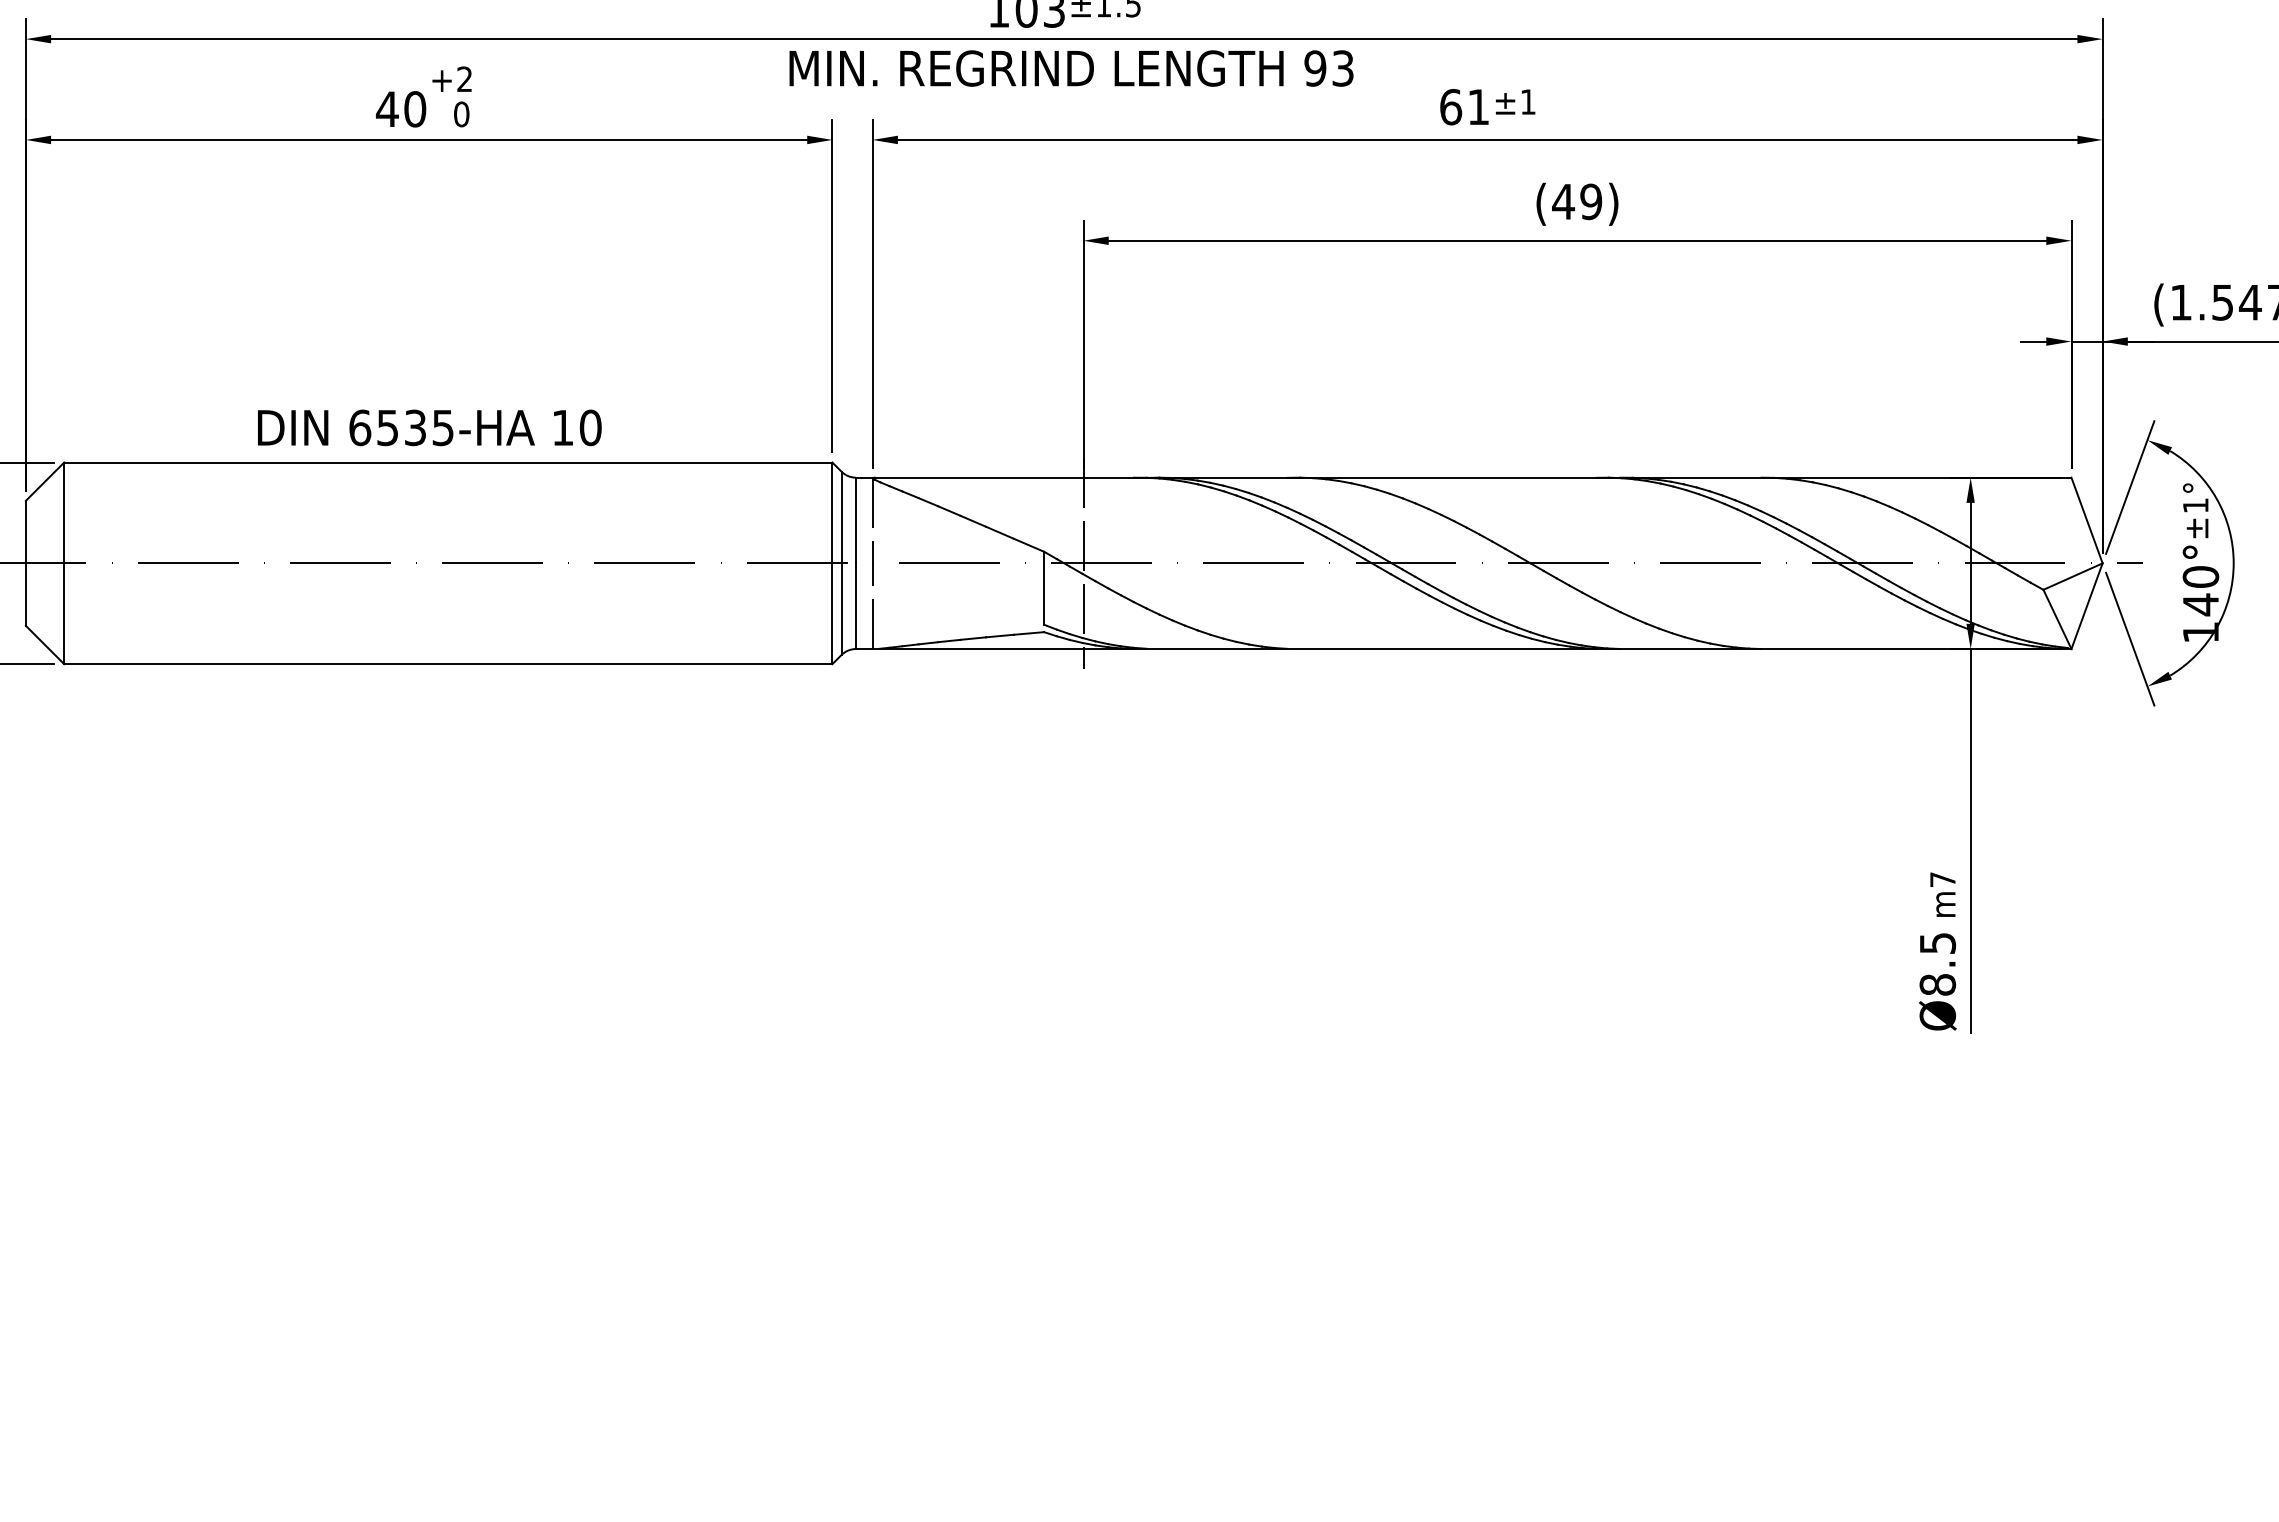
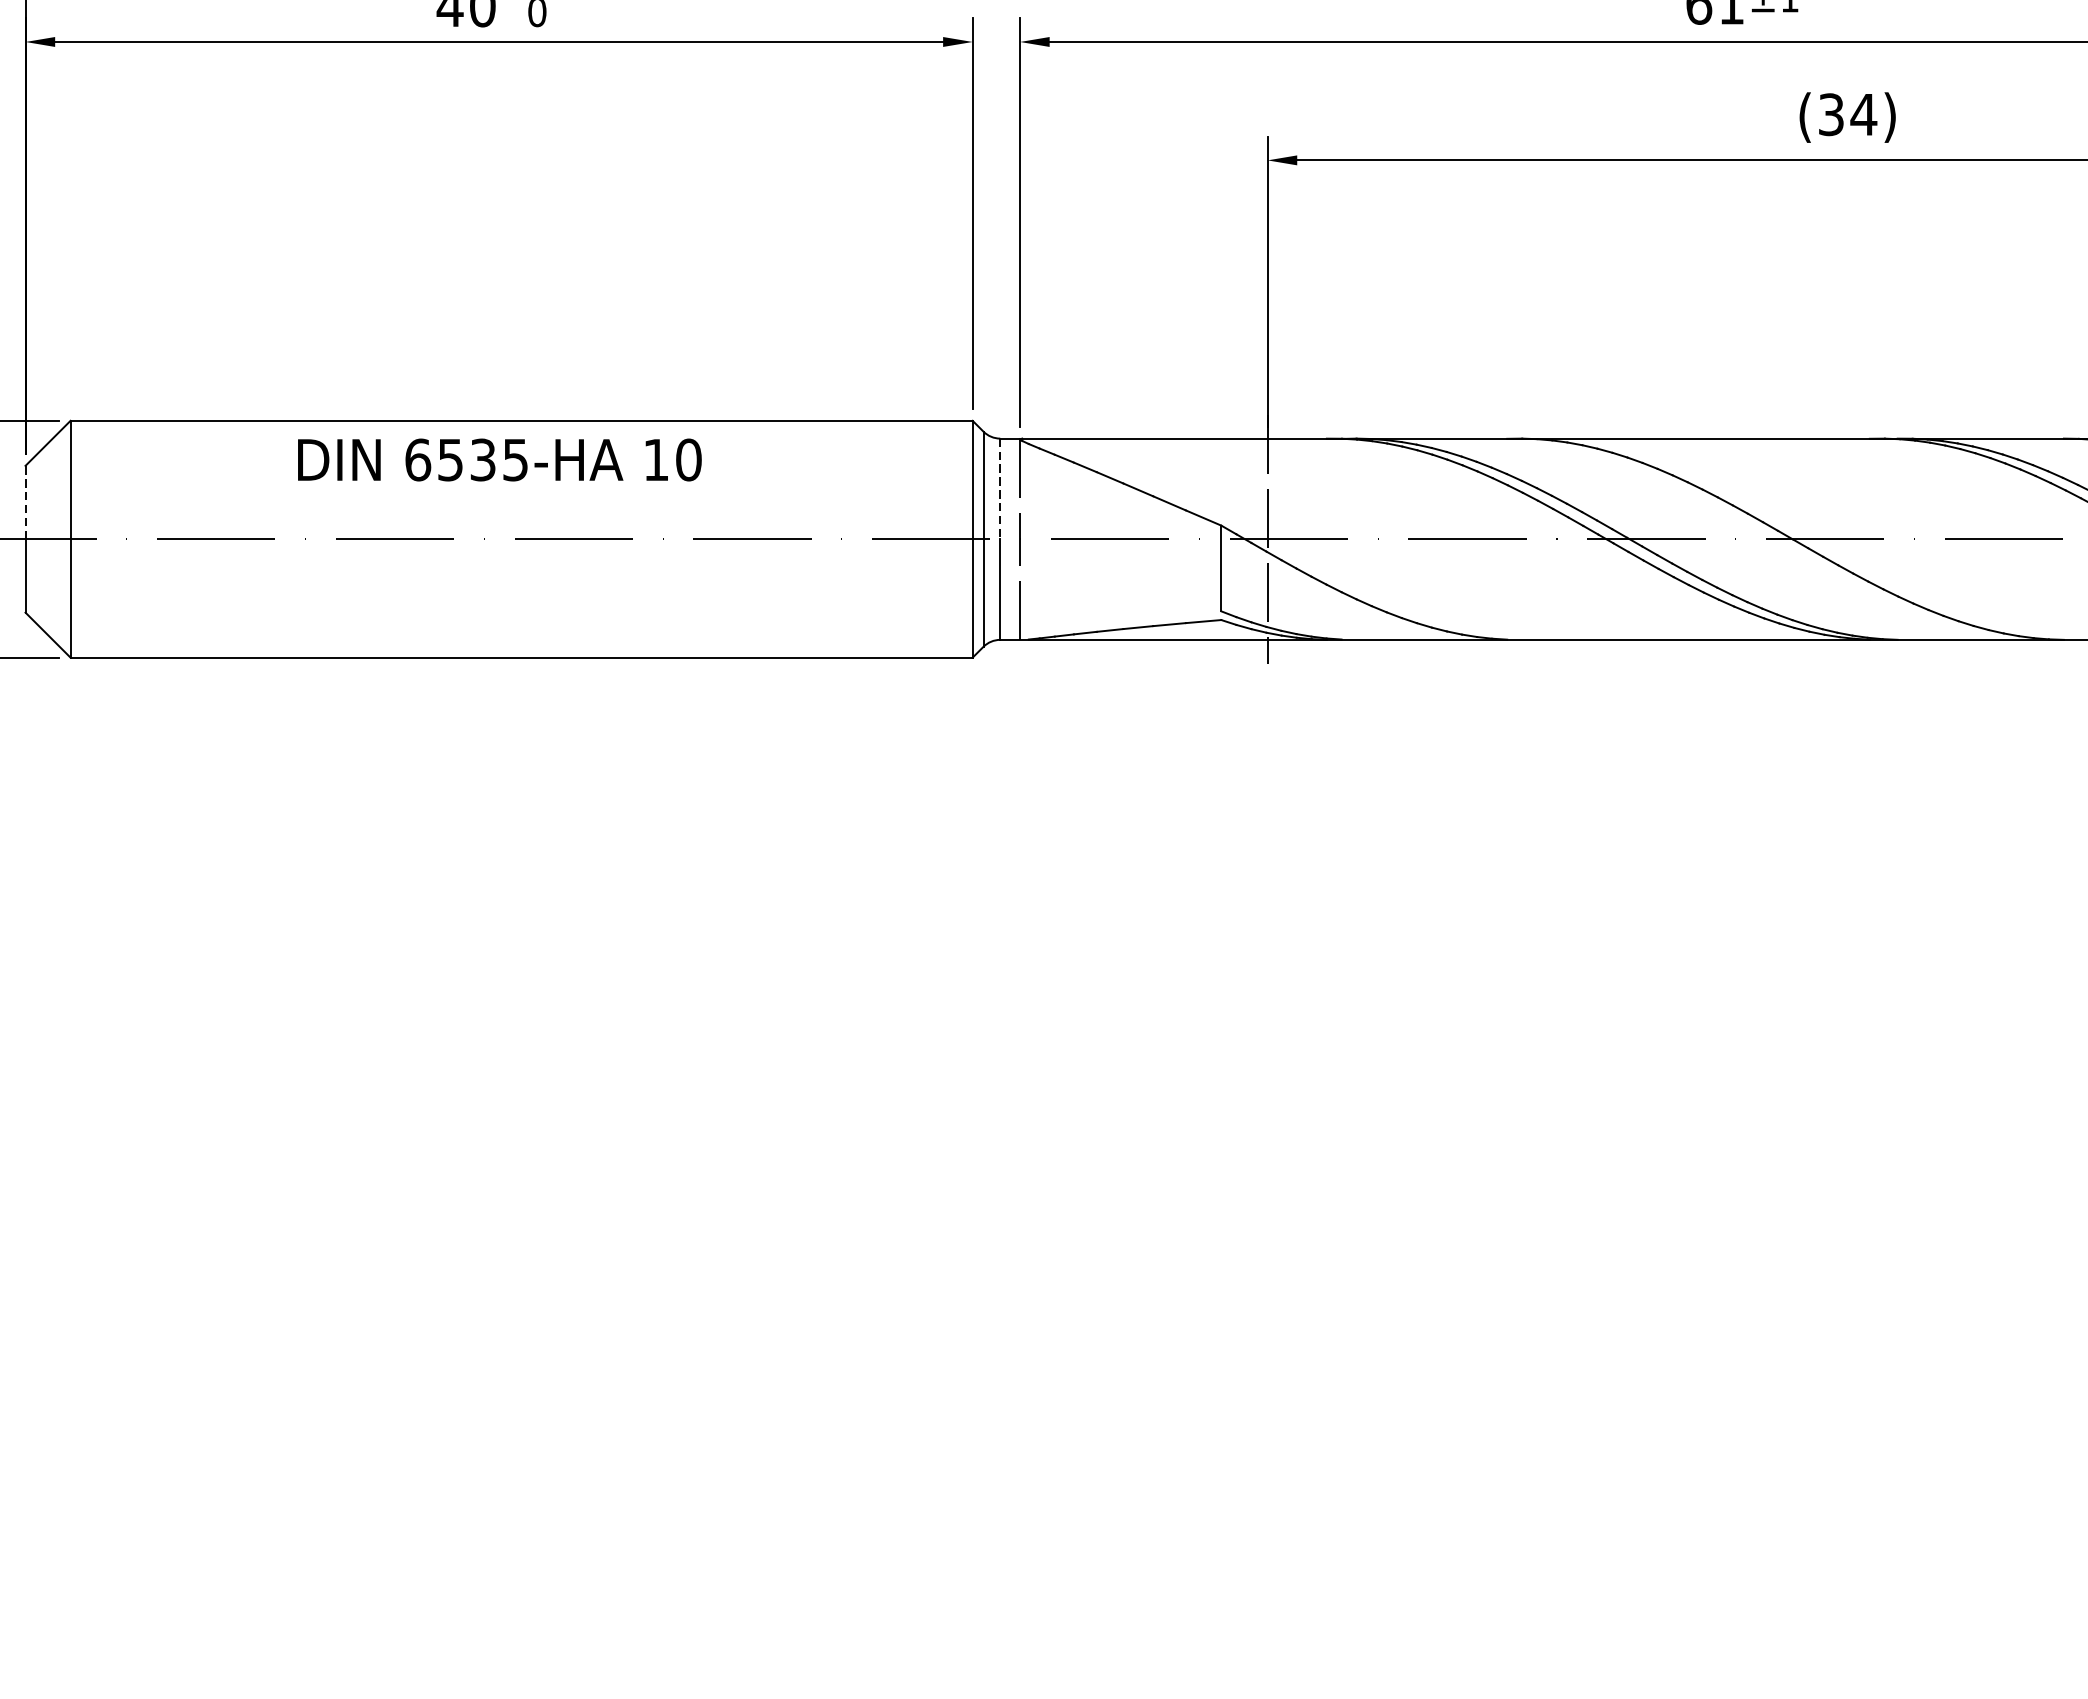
text: (1577, 201) -> (1847, 114), (49) -> (34)
text: (429, 427) -> (499, 459), moved
line: (855, 520) -> (999, 488), solid -> dashed
line: (25, 531) -> (25, 501), solid -> dashed

